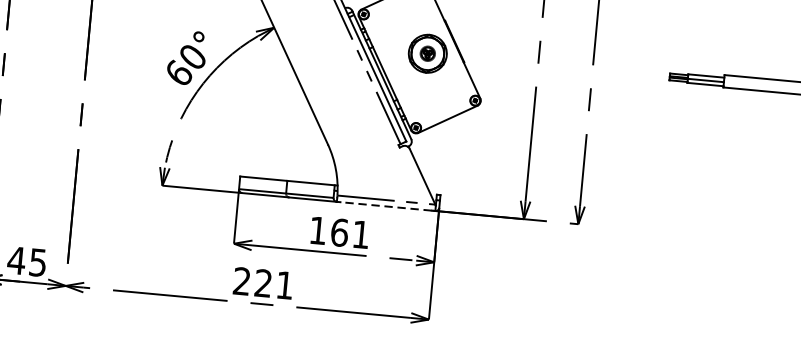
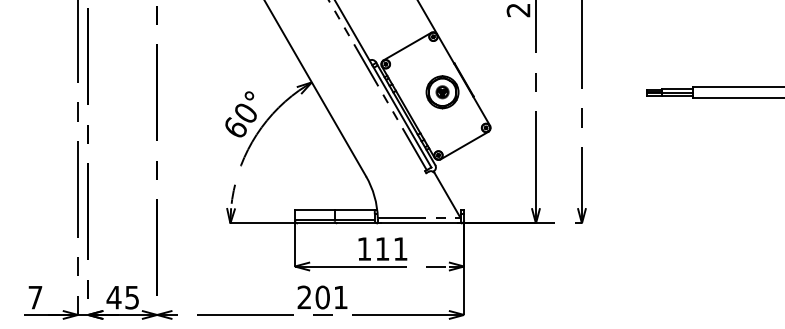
line: (386, 206) -> (419, 223), dashed -> solid
text: (339, 232) -> (382, 248), 161 -> 111
text: (263, 283) -> (322, 297), 221 -> 201

